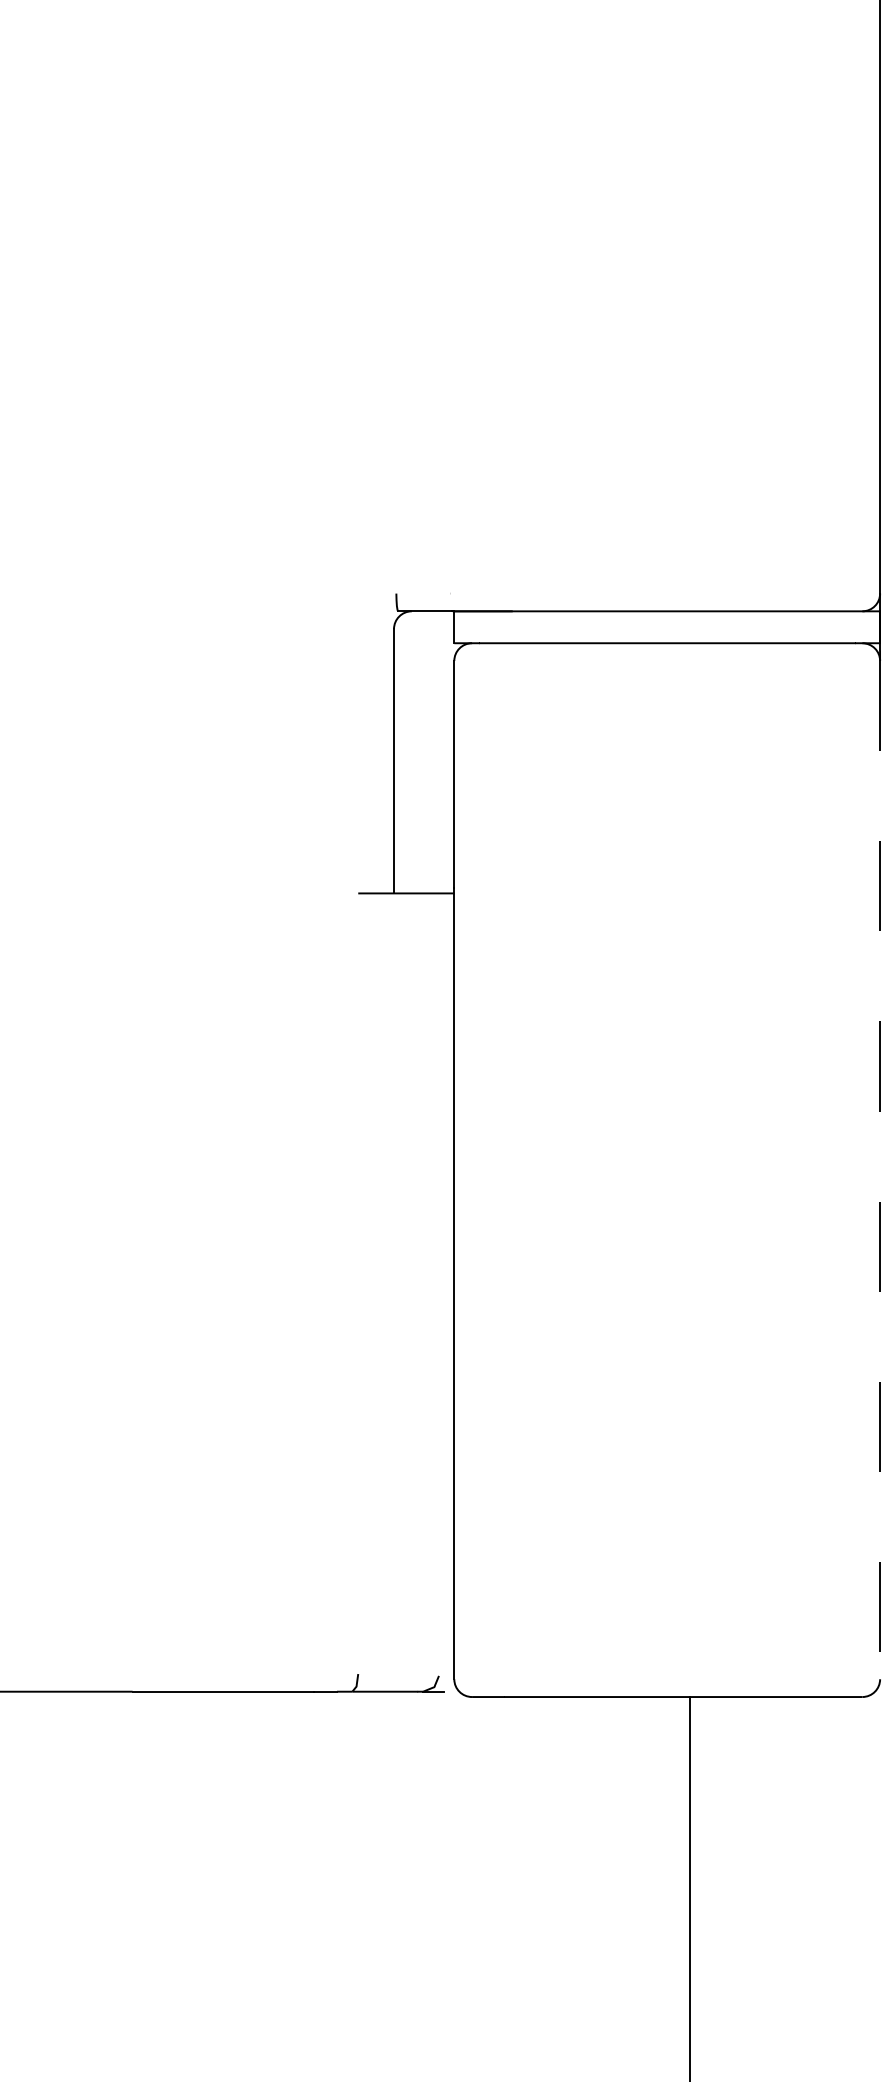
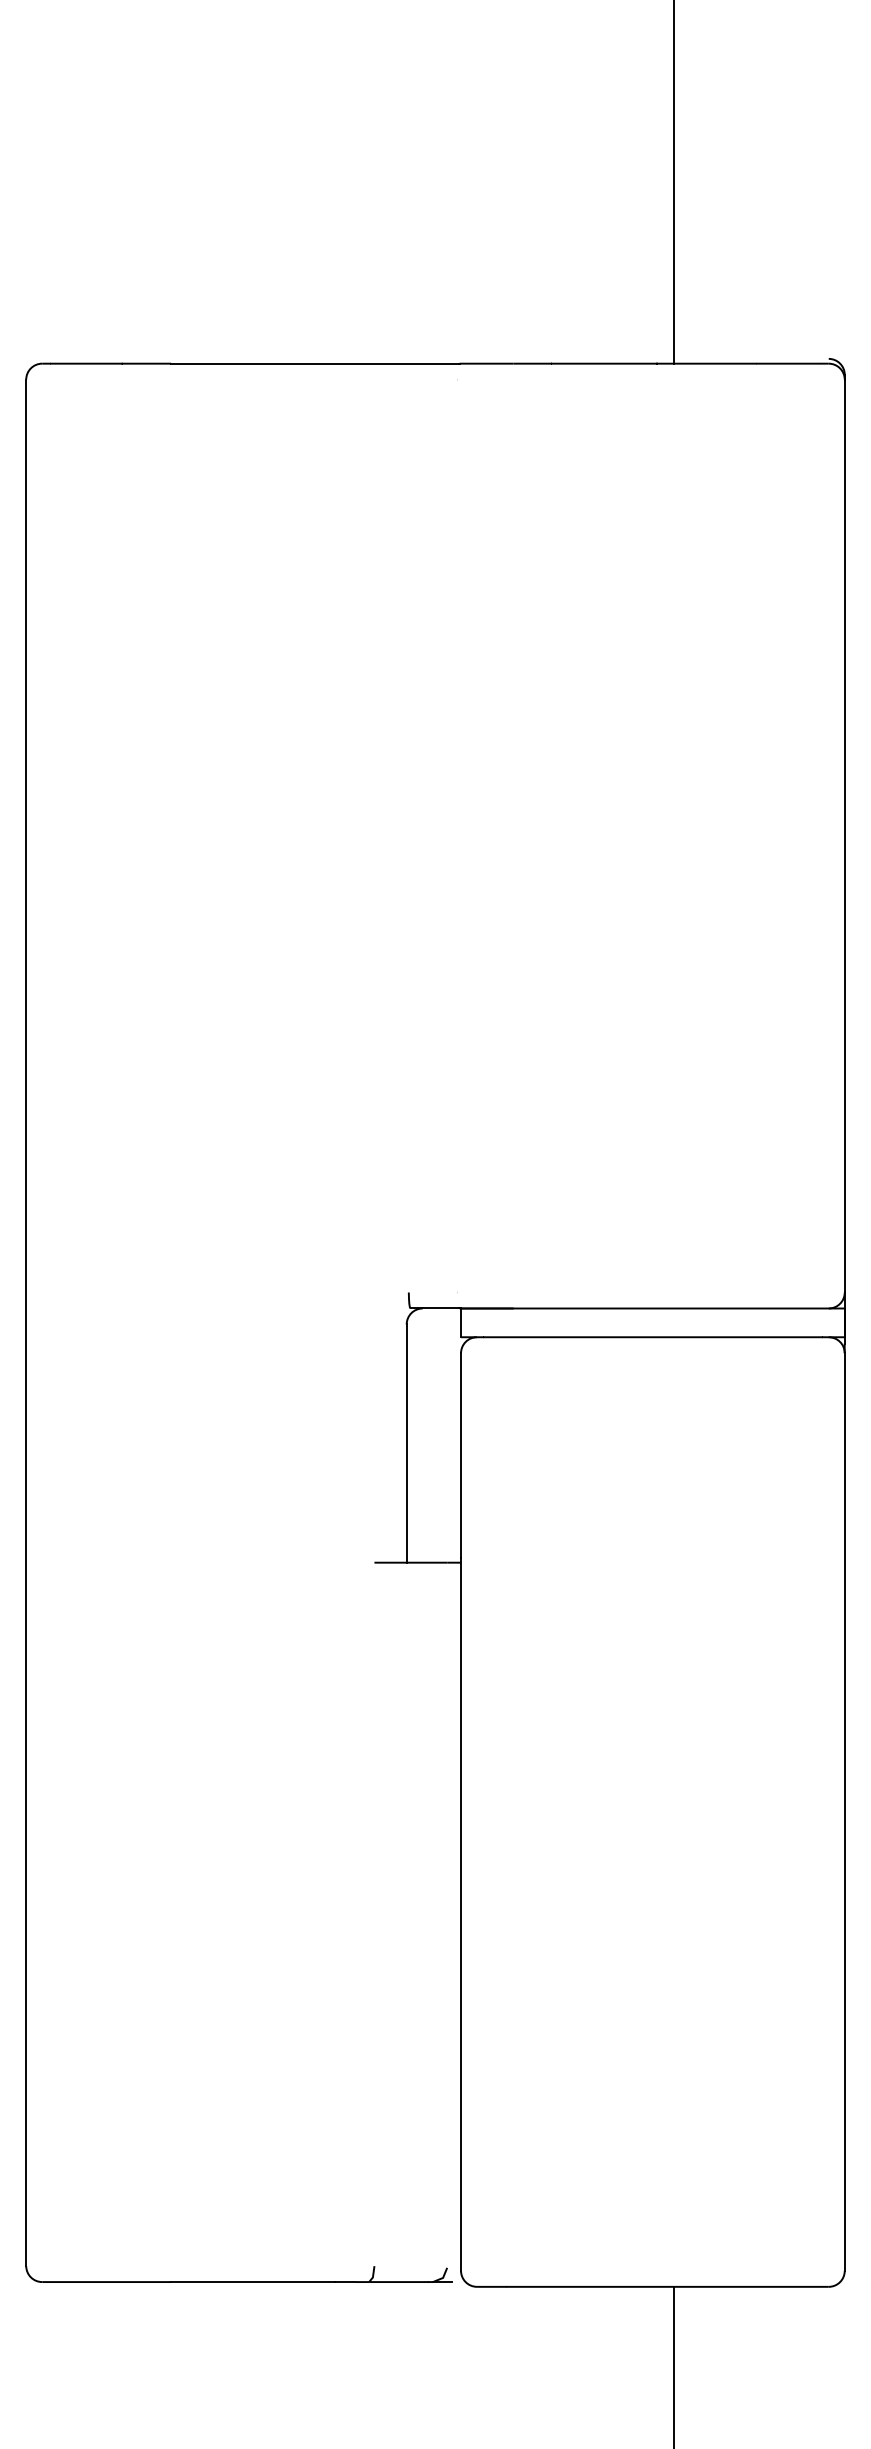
line: (879, 1170) -> (844, 1812), dashed -> solid

